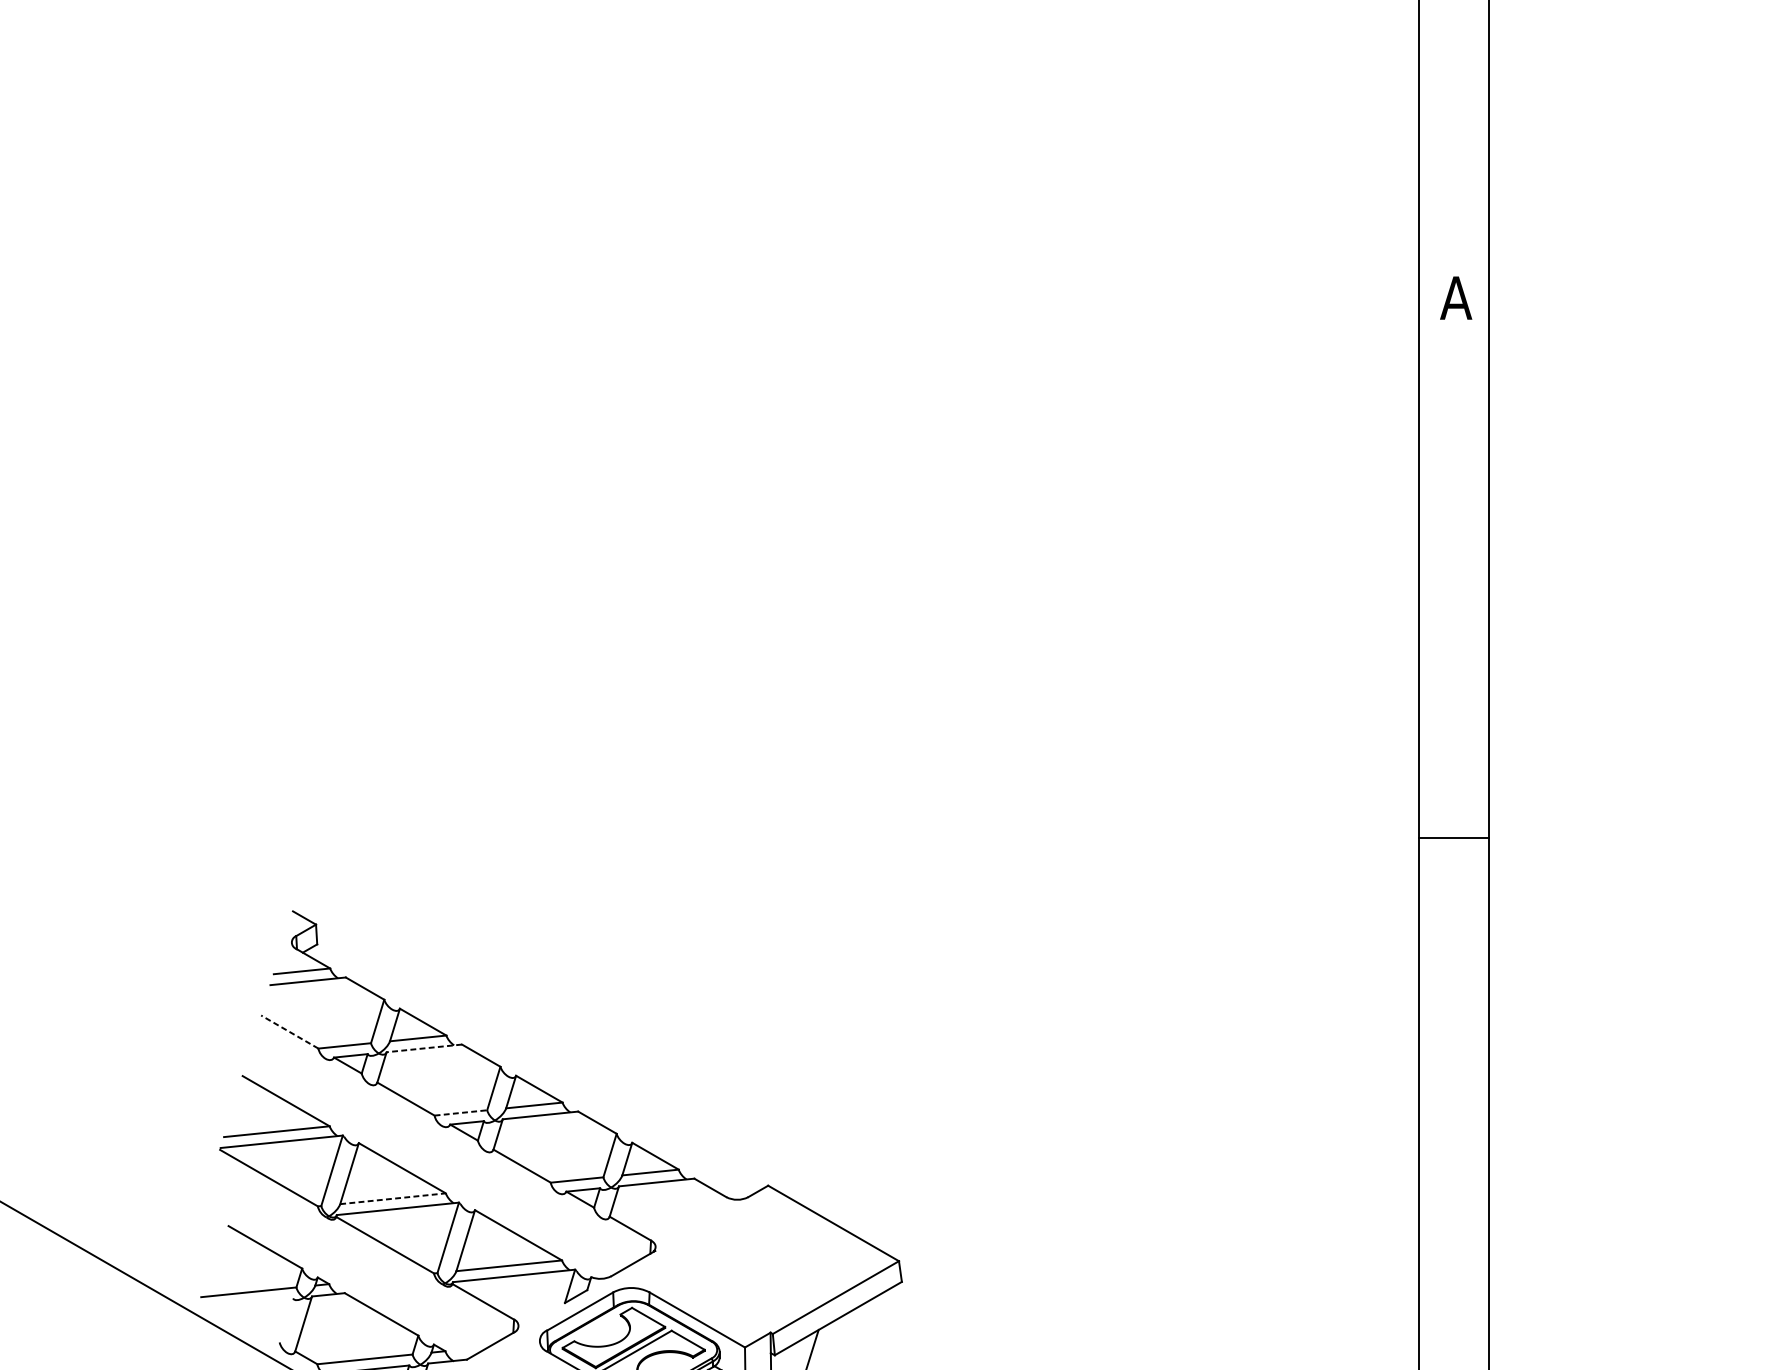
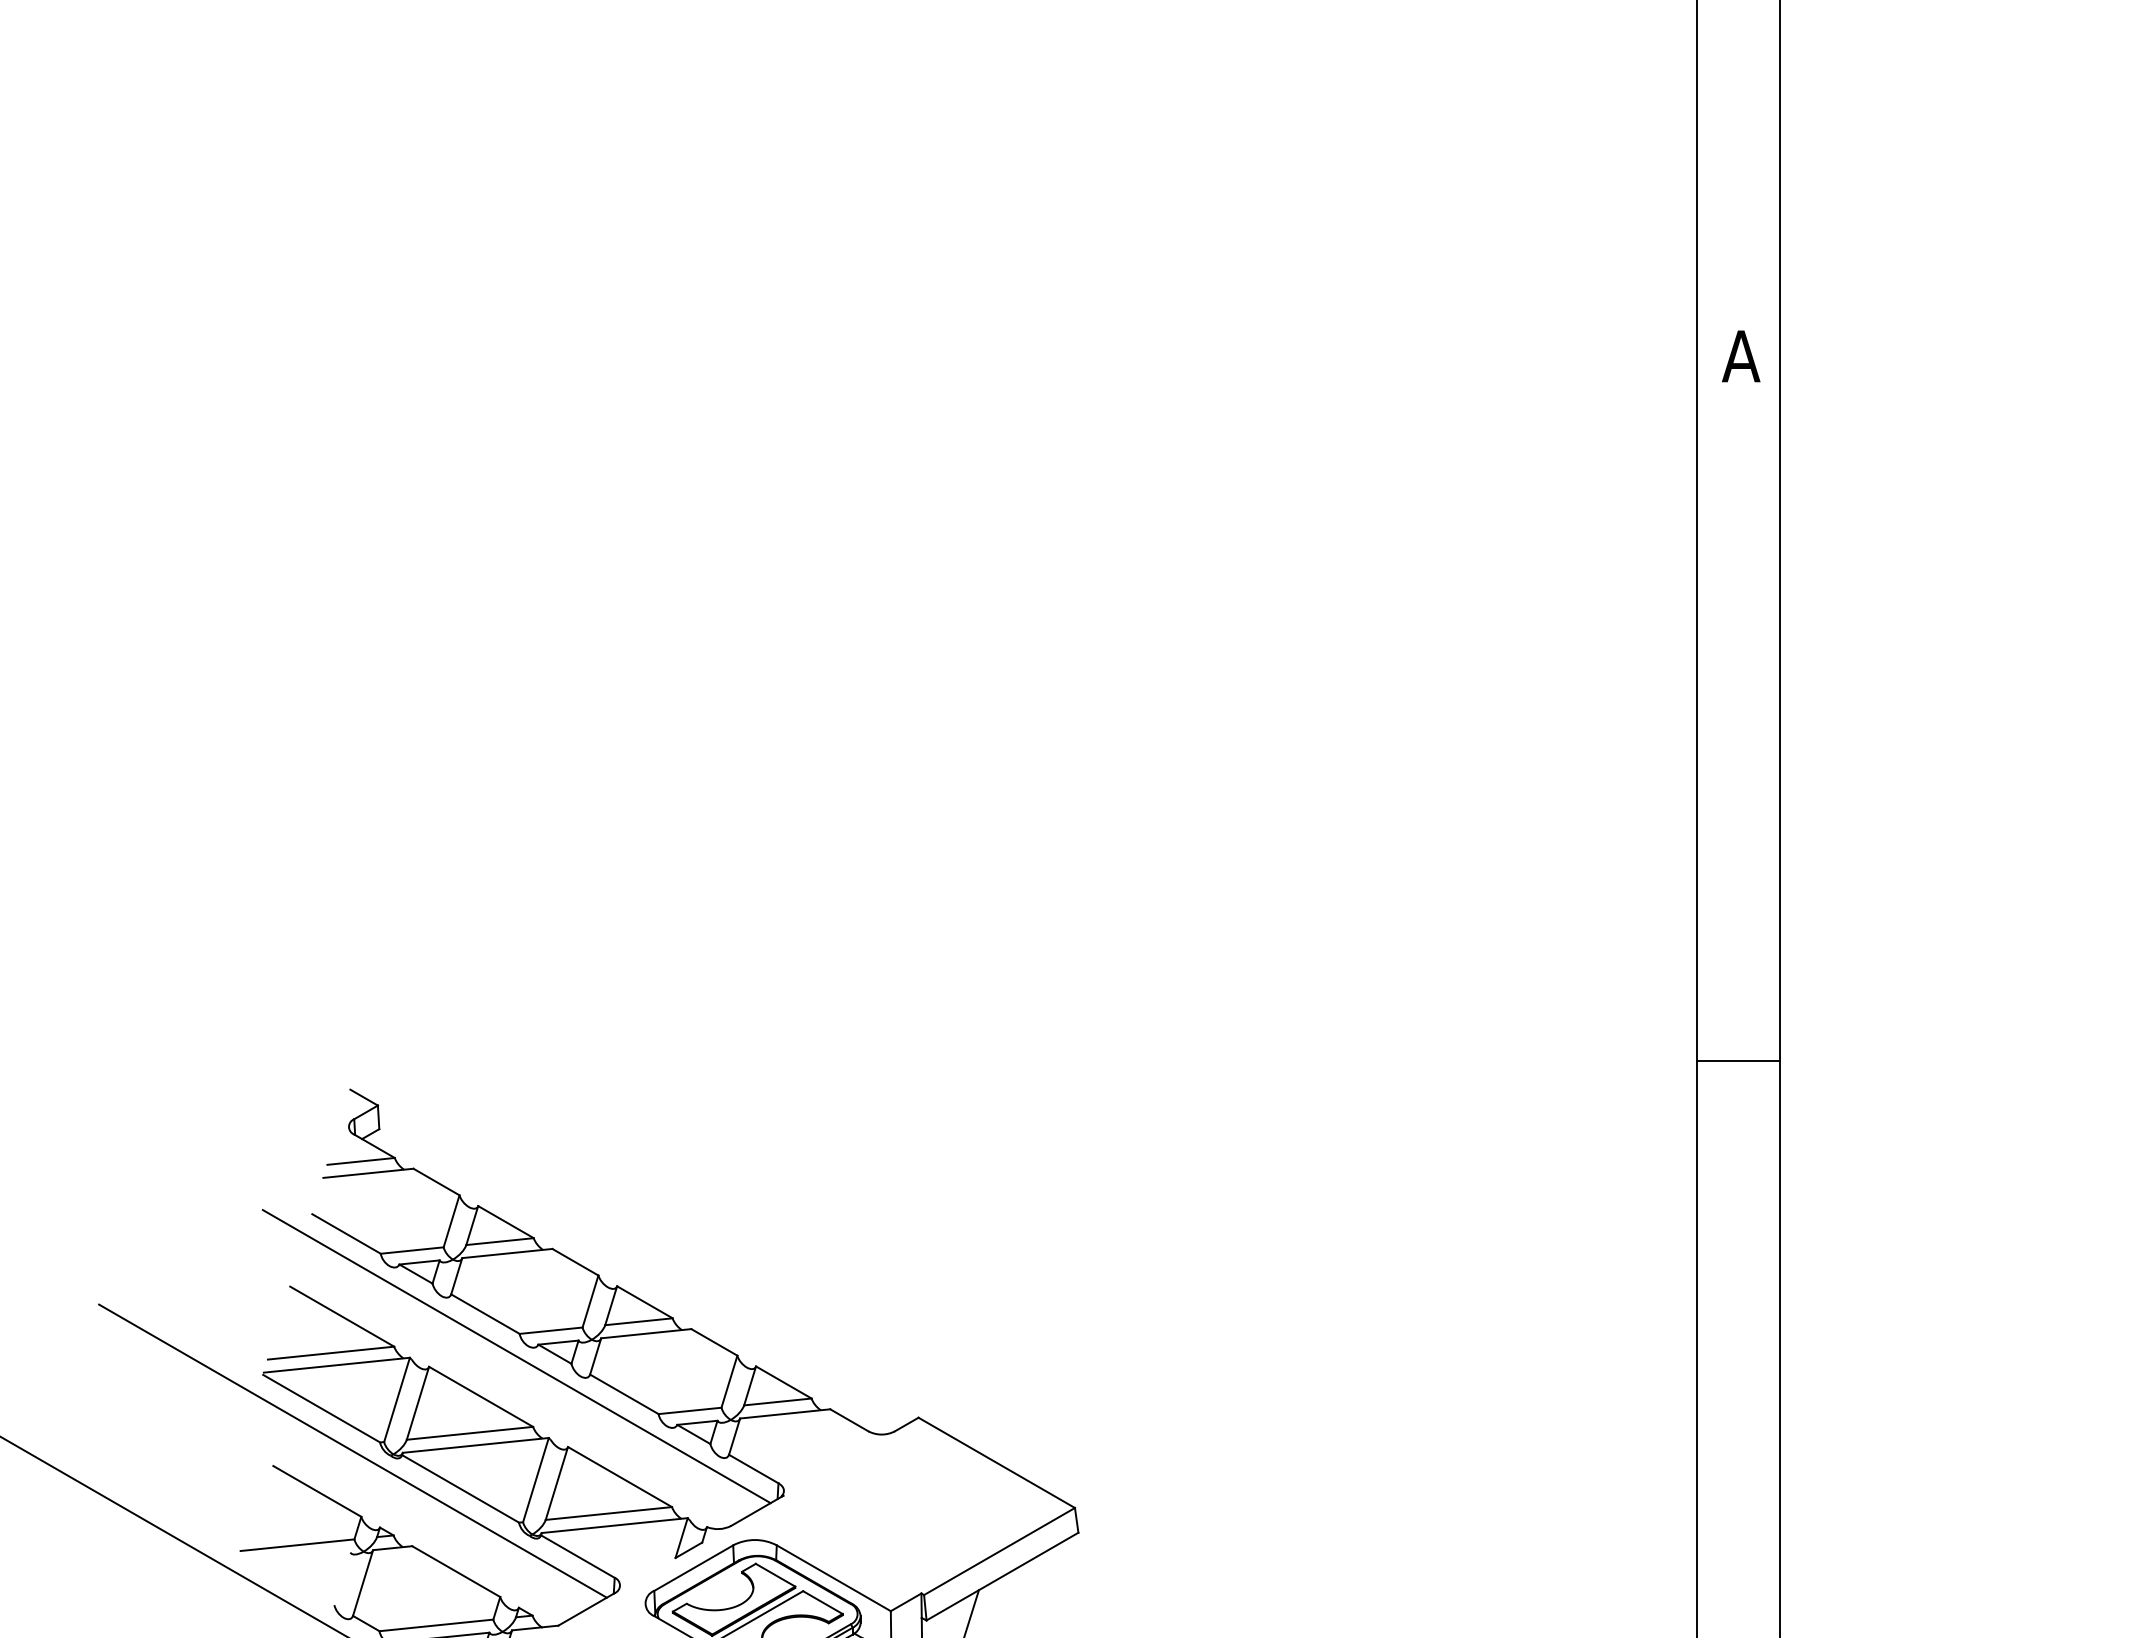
line: (1453, 837) -> (1738, 1061), moved
line: (289, 1031) -> (346, 1233), dashed -> solid
line: (423, 1048) -> (506, 1253), dashed -> solid
line: (461, 1112) -> (551, 1330), dashed -> solid
line: (431, 1134) -> (516, 1356), added
line: (393, 1198) -> (470, 1433), dashed -> solid
line: (294, 1213) -> (352, 1450), added

